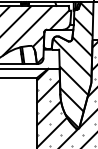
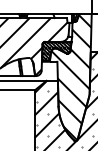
hatch: (58, 38) -> (56, 50), added

